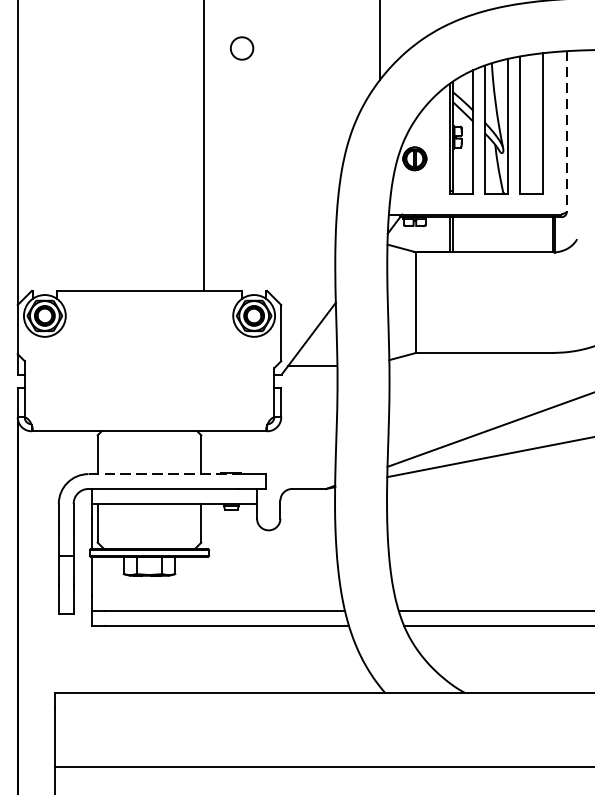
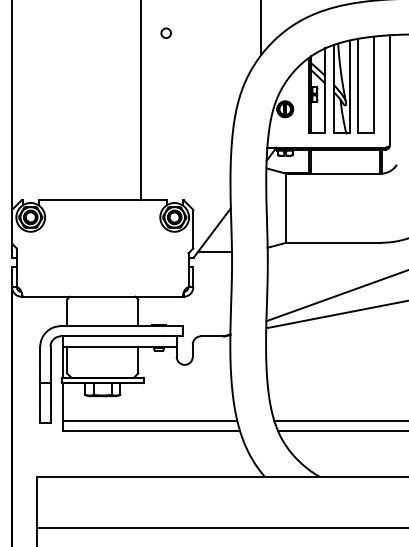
circle: (240, 47) -> (165, 32), size x0.62
line: (566, 132) -> (389, 91), dashed -> solid
line: (163, 474) -> (112, 326), dashed -> solid

